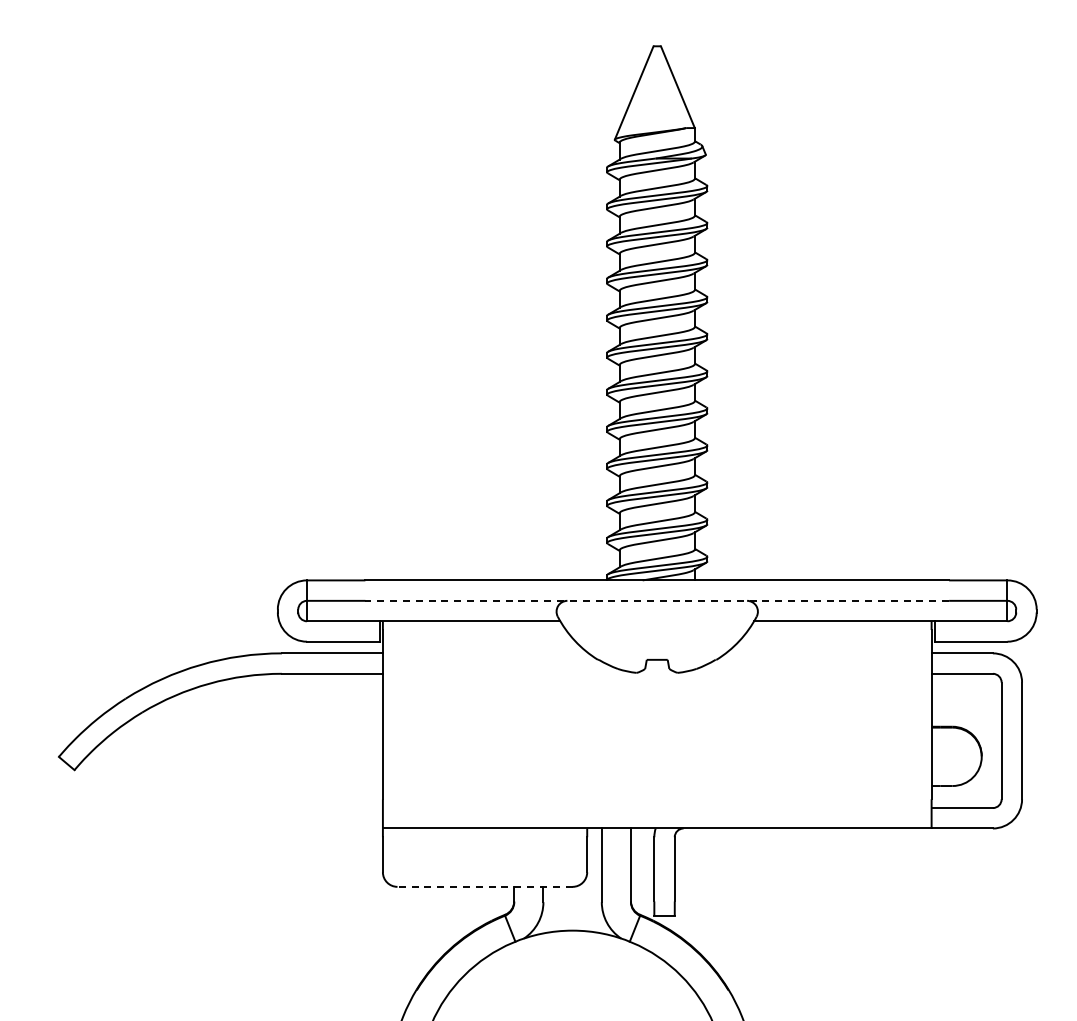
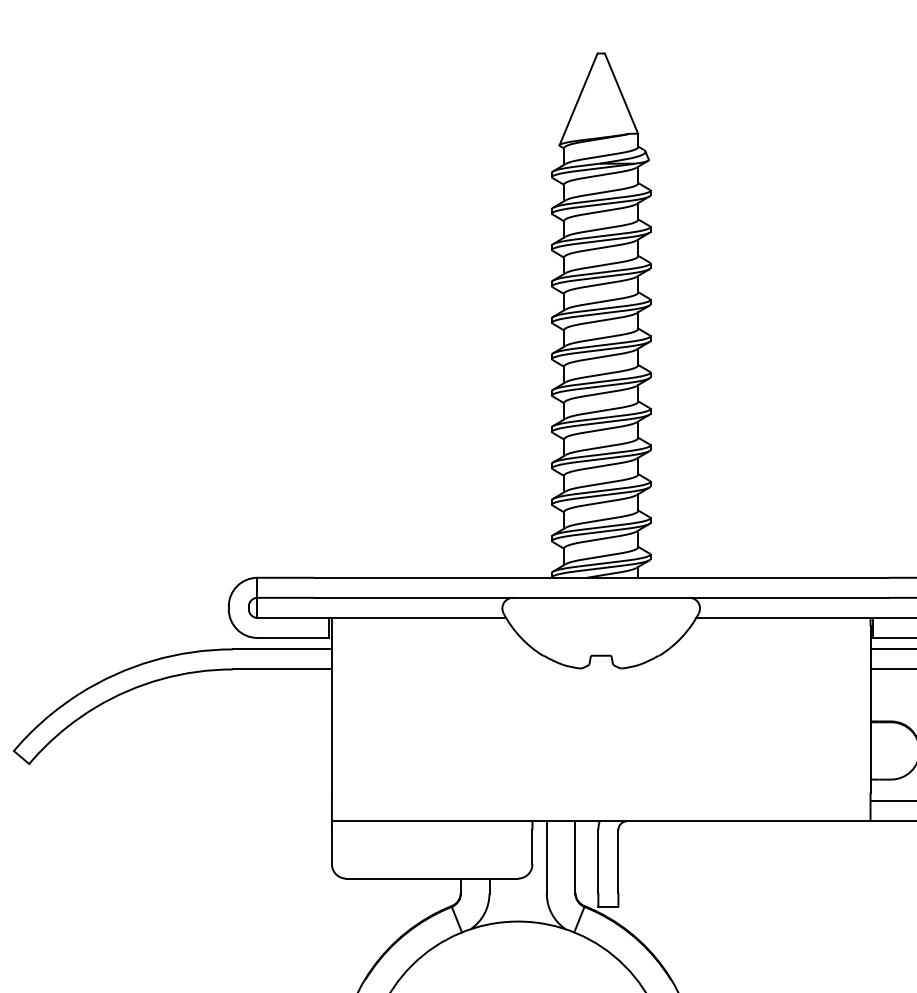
line: (657, 600) -> (601, 597), dashed -> solid
line: (485, 886) -> (432, 878), dashed -> solid

